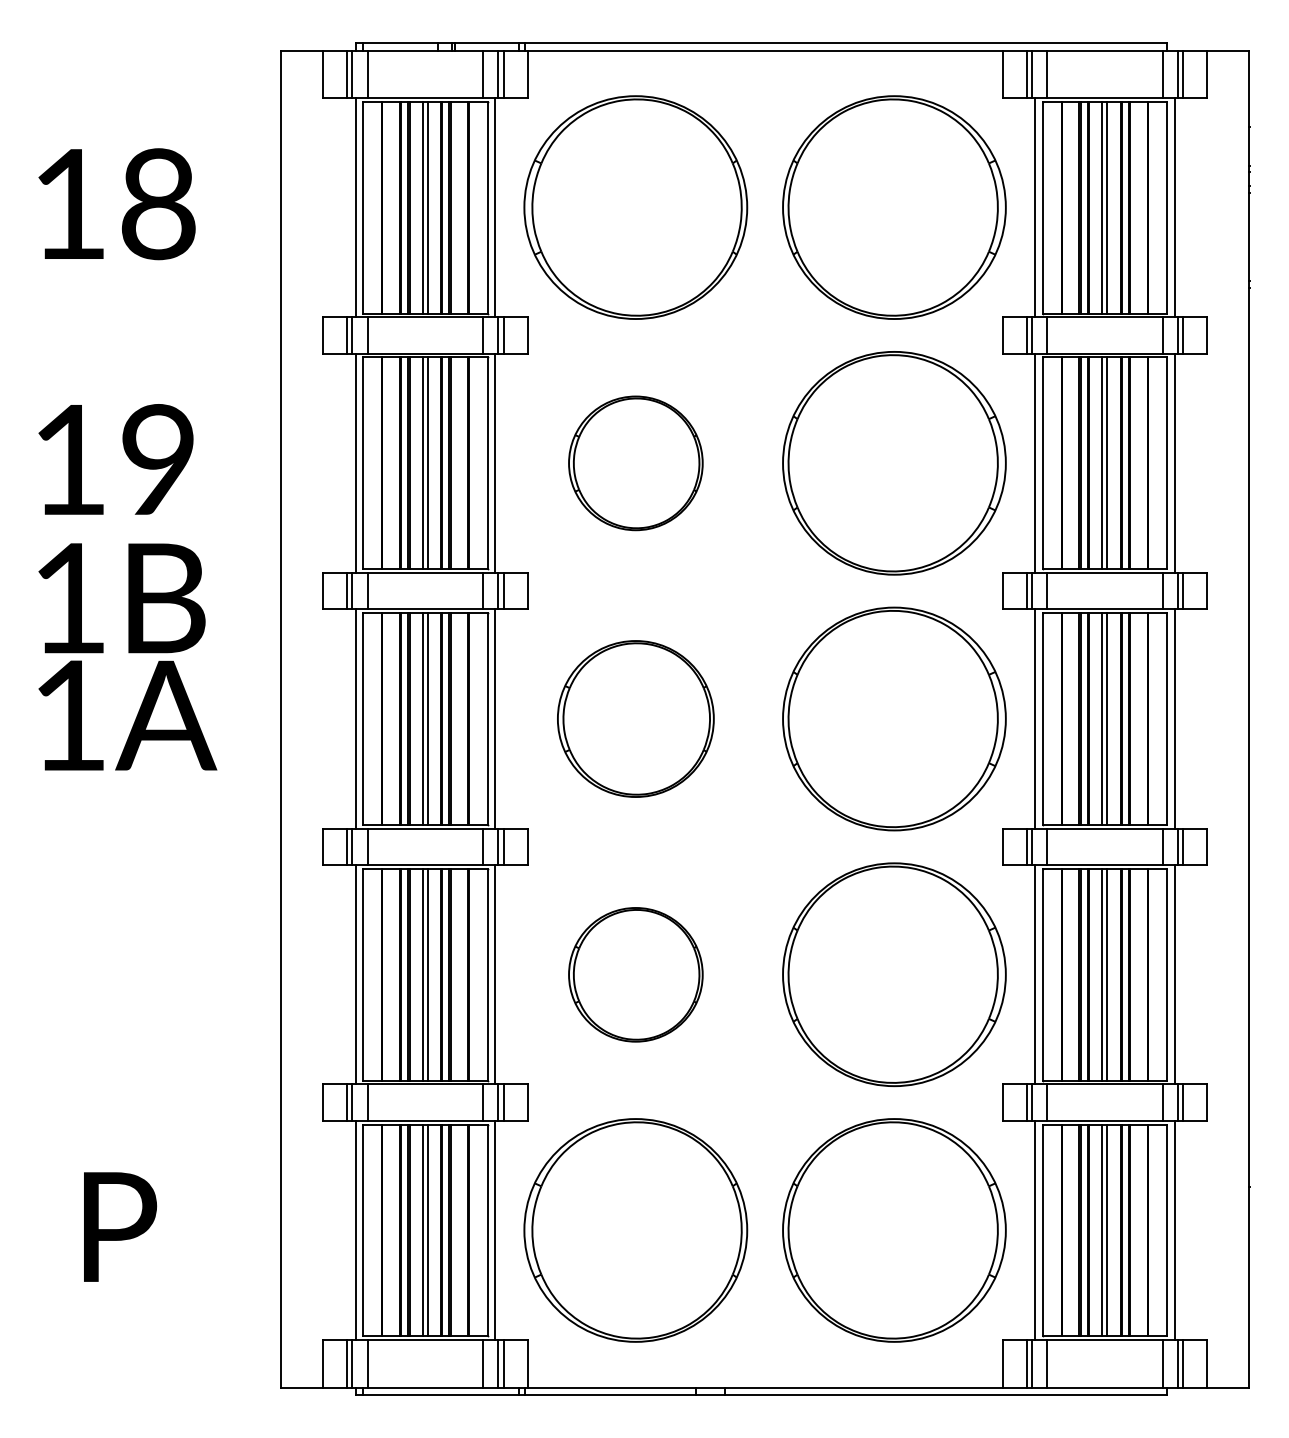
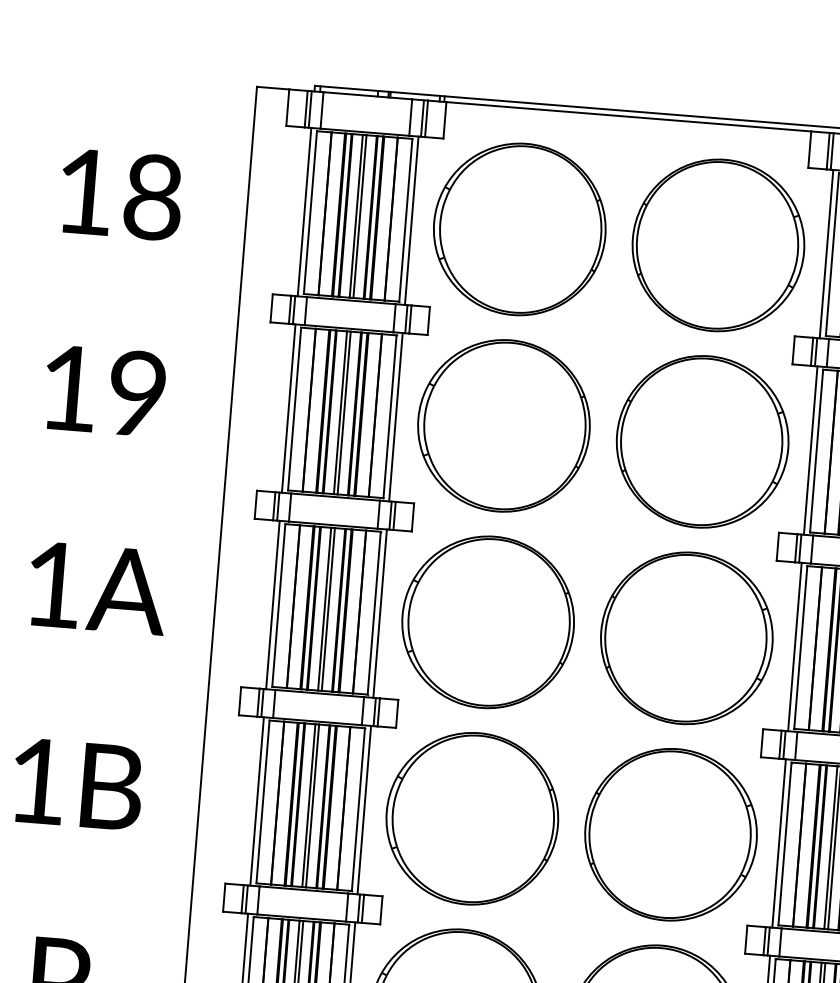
part: (635, 463) -> (503, 426), size x1.67
text: (121, 598) -> (77, 784), moved
part: (635, 718) -> (487, 621), size x1.43
part: (635, 974) -> (472, 818), size x1.67

